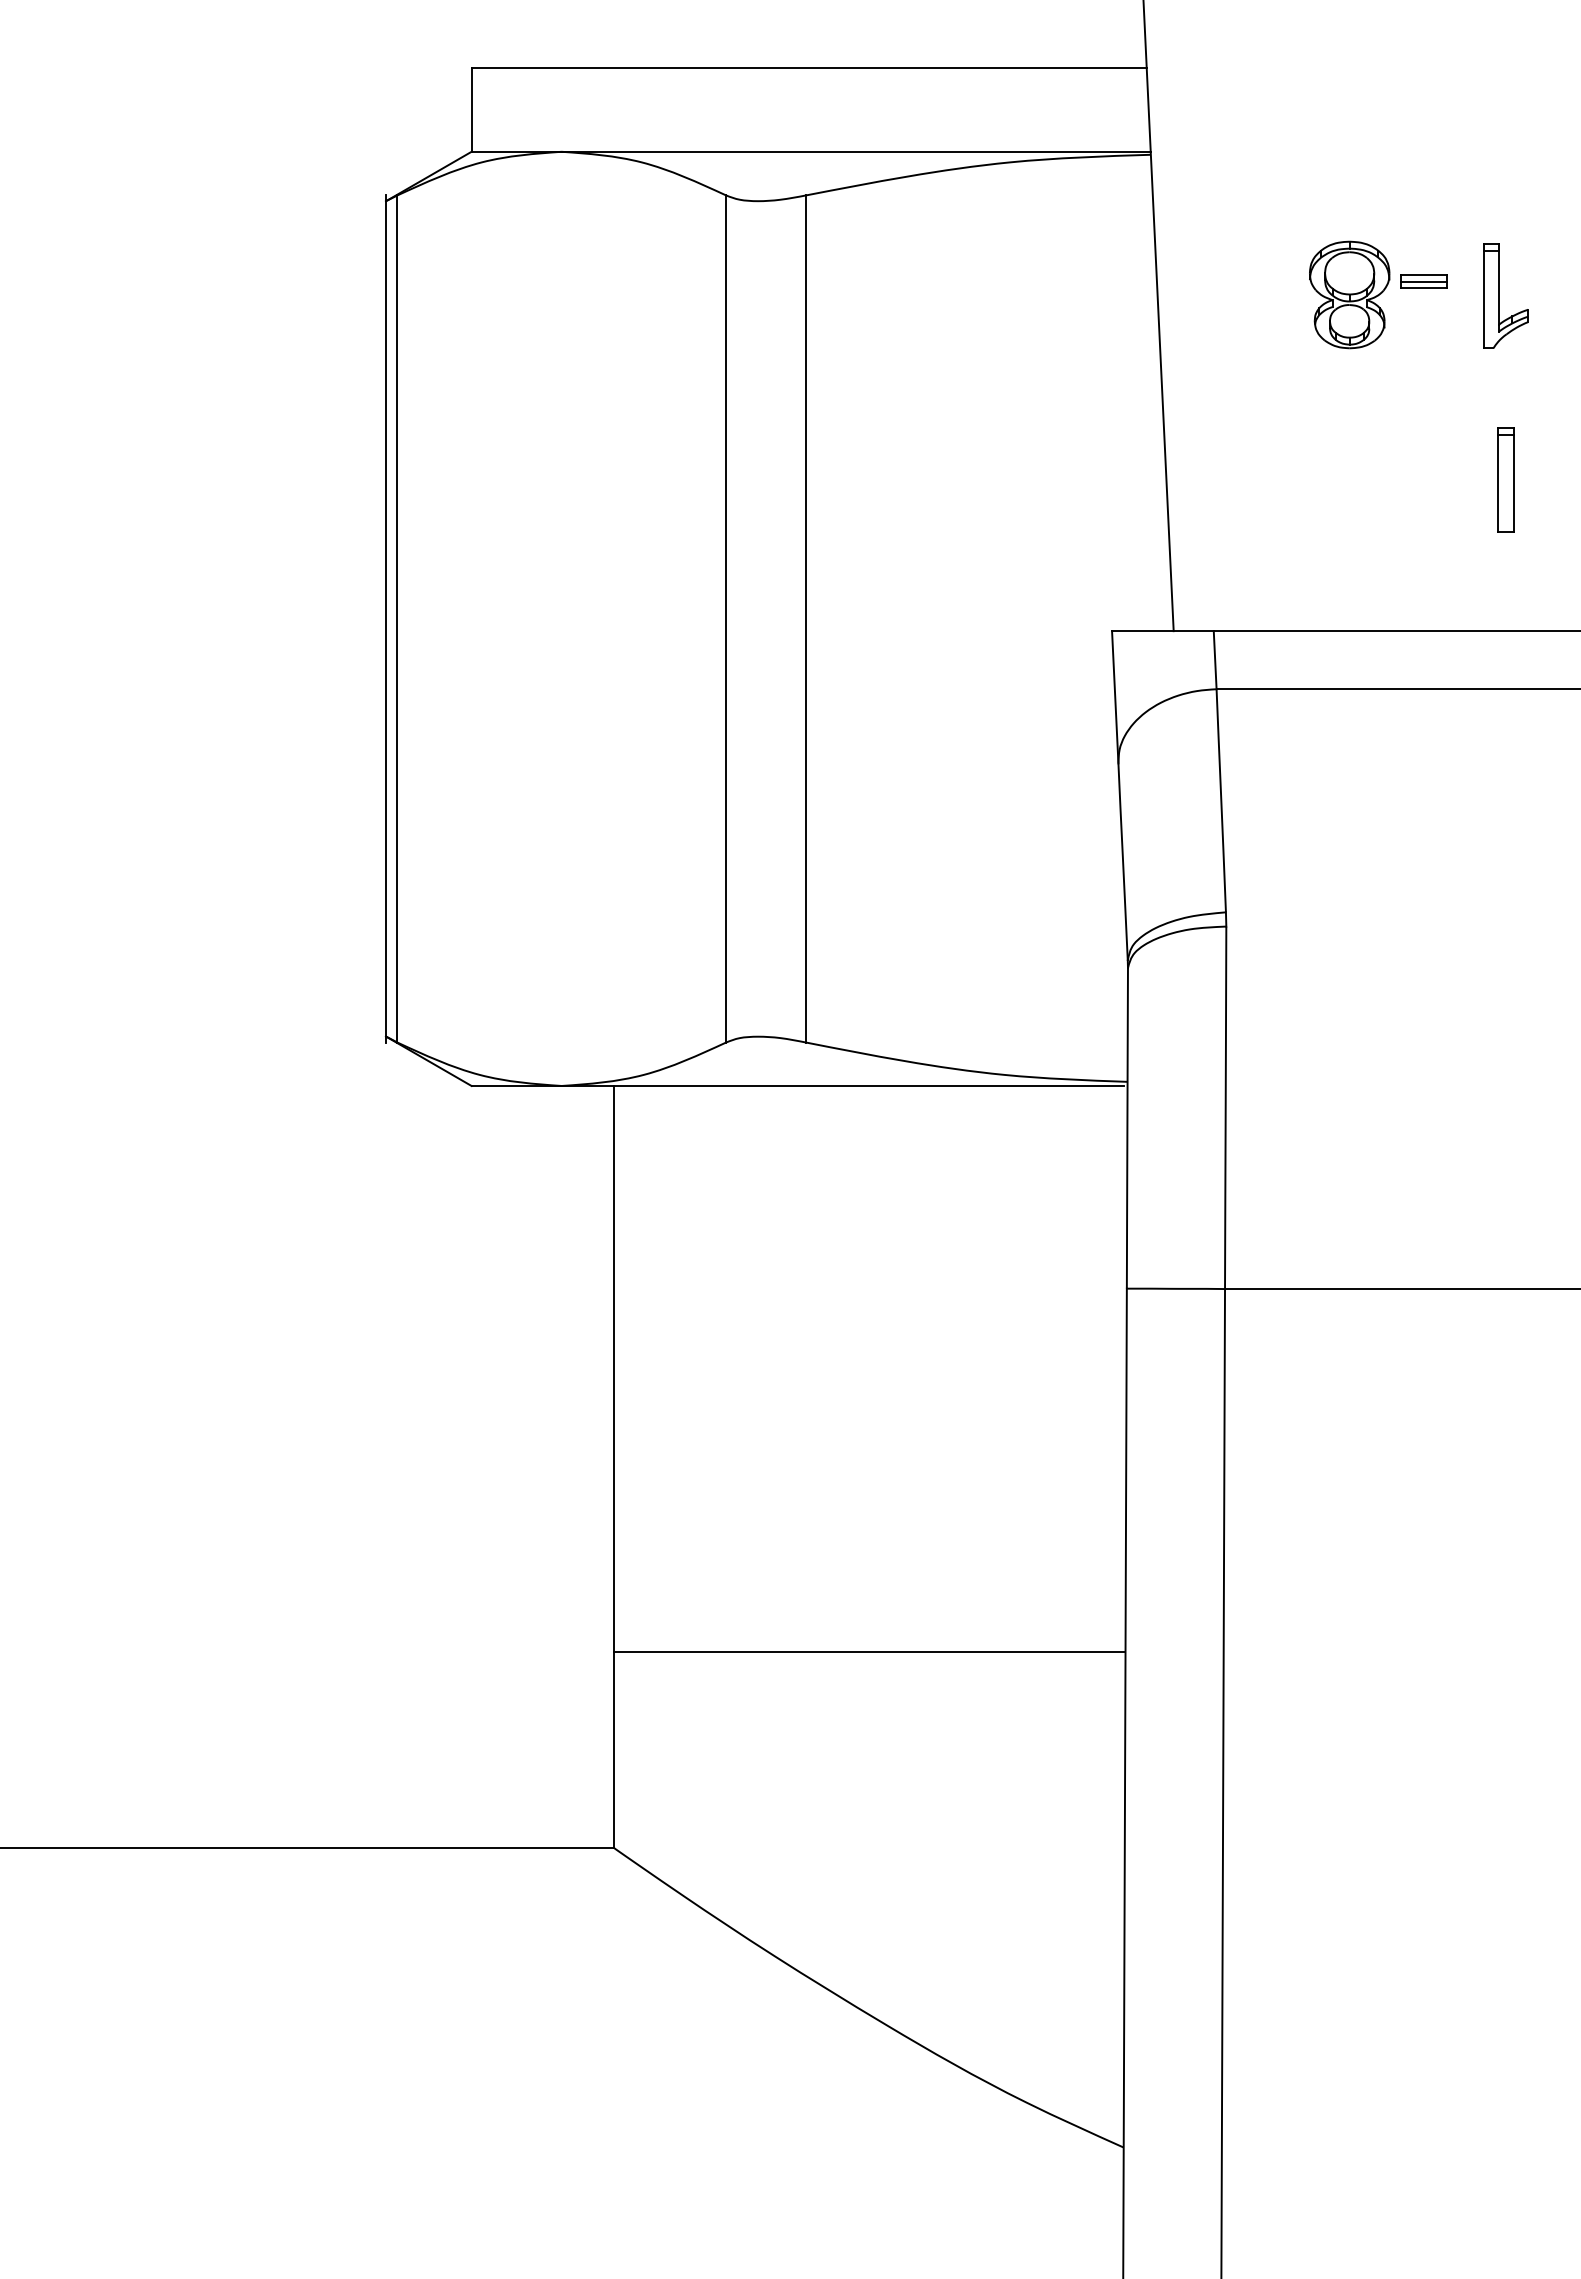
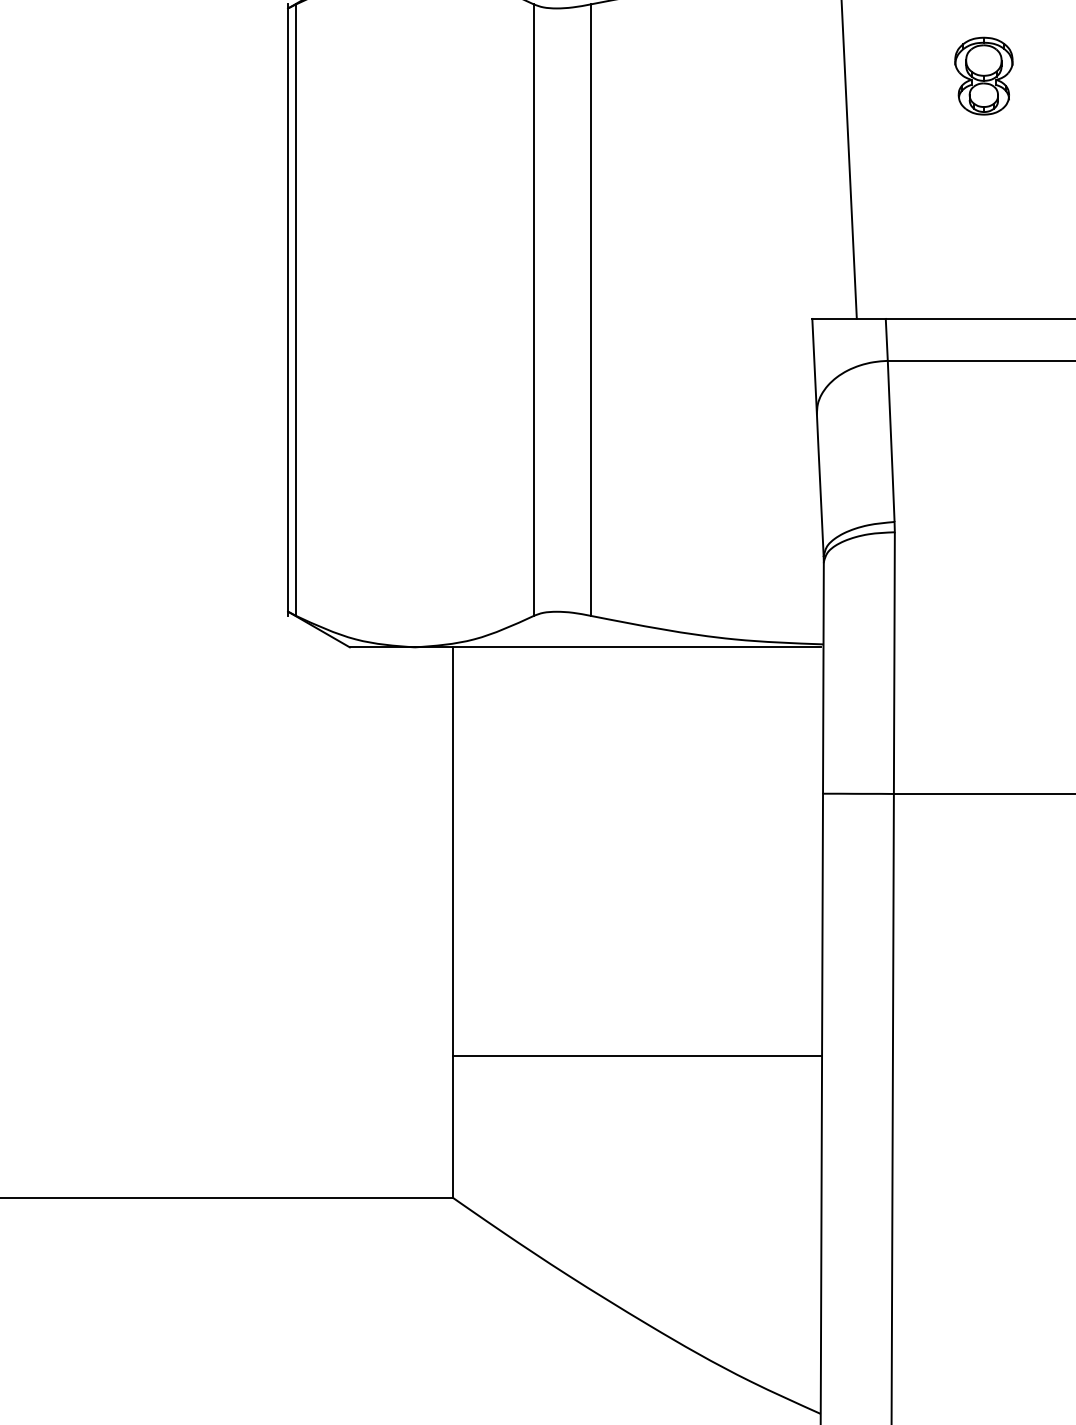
part: (1423, 281) -> (1037, 66), removed

